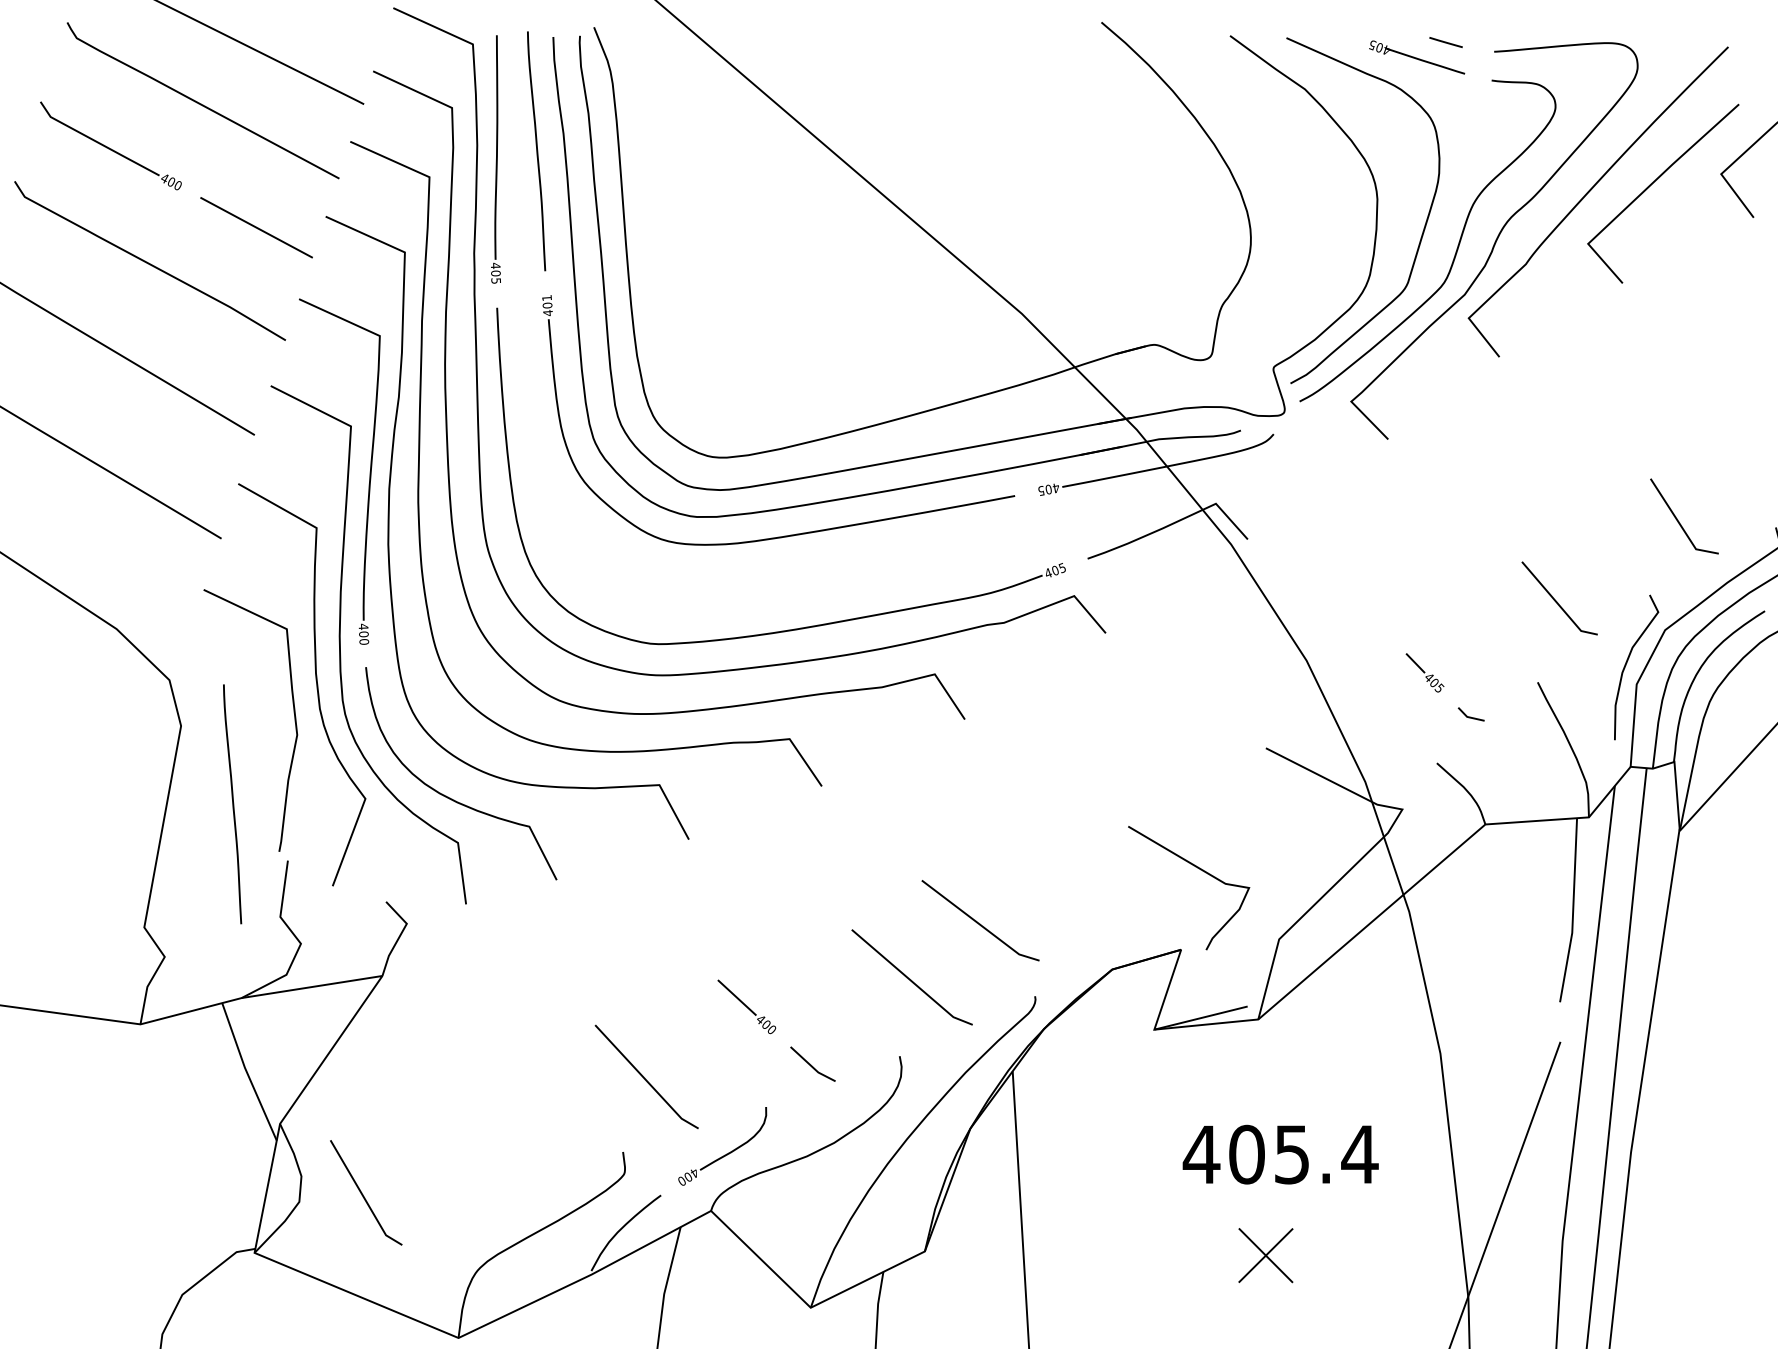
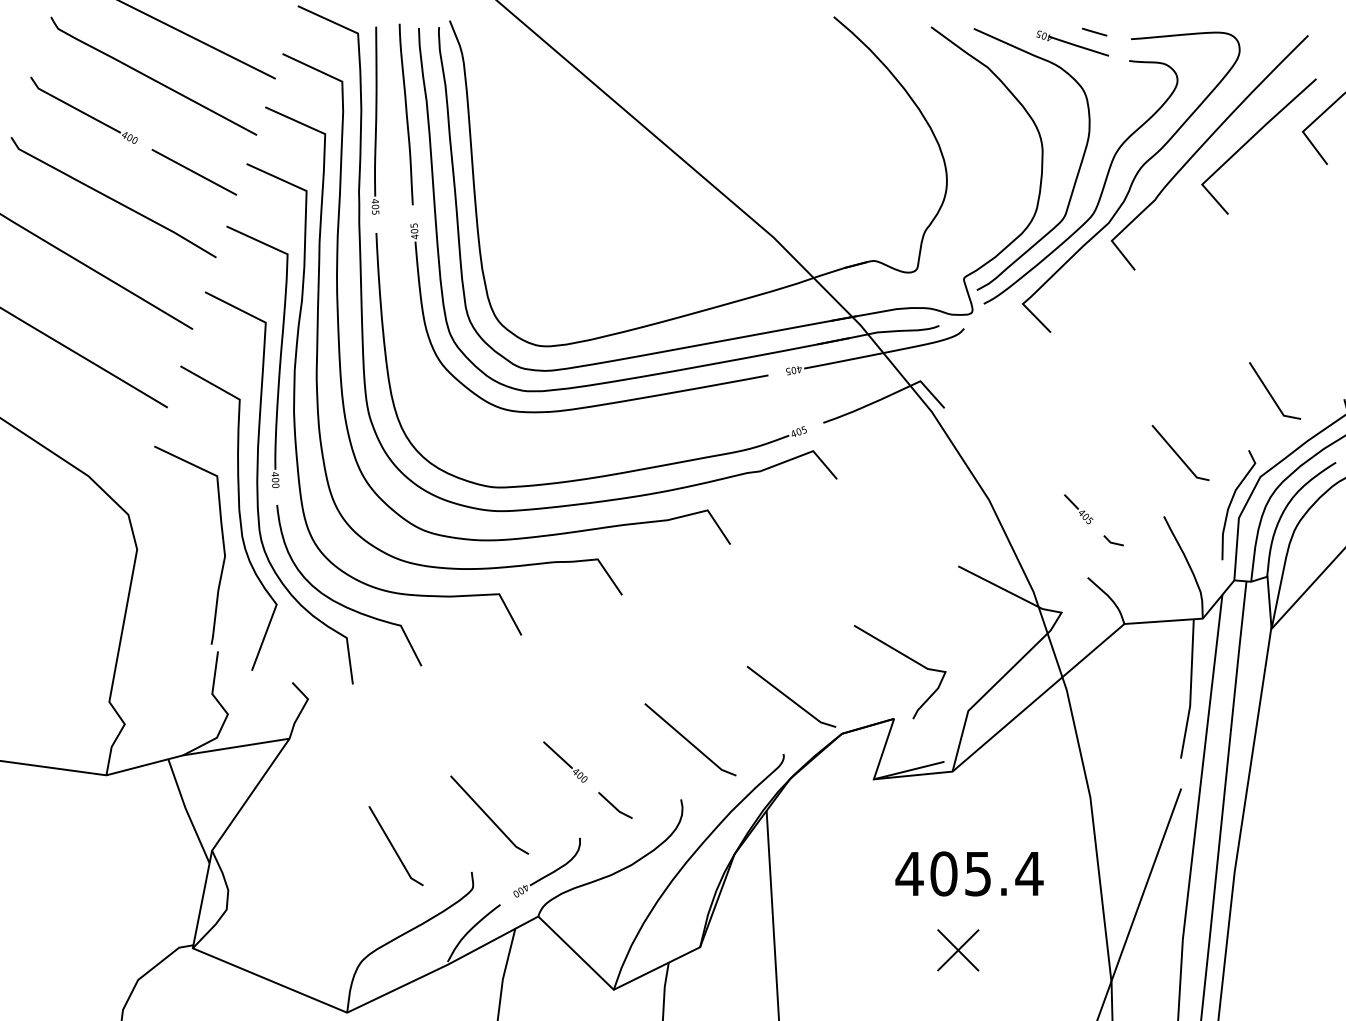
text: (546, 297) -> (413, 225), 401 -> 405
curve: (232, 804) -> (176, 608), removed
line: (978, 922) -> (789, 698), moved
line: (363, 1194) -> (394, 847), moved

